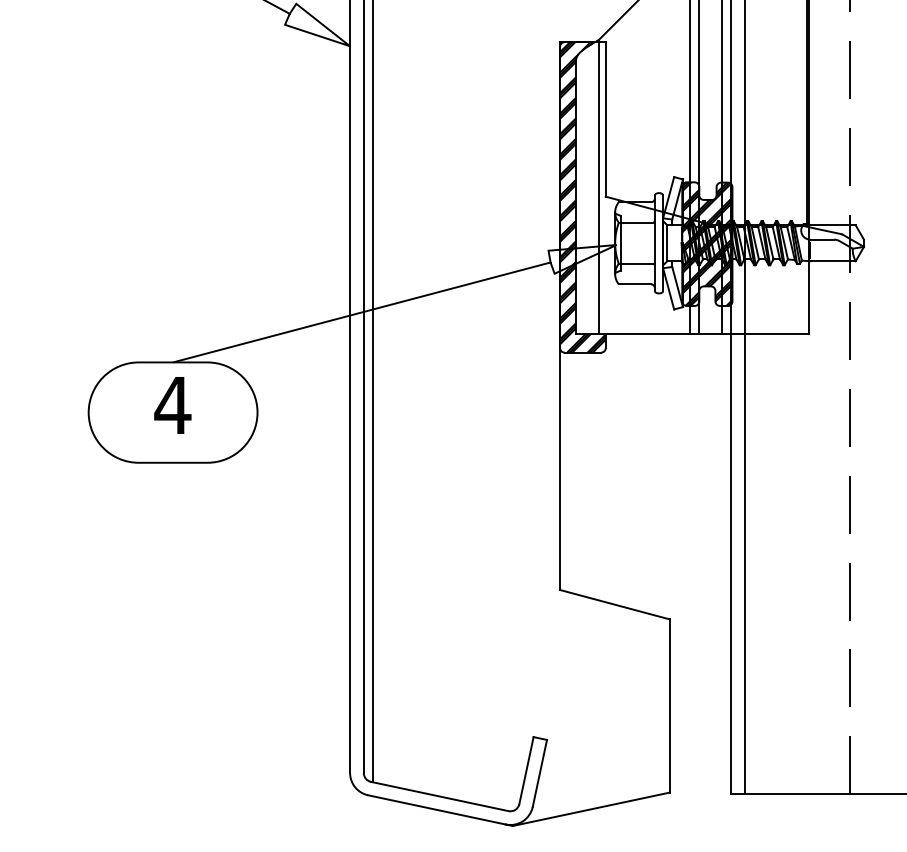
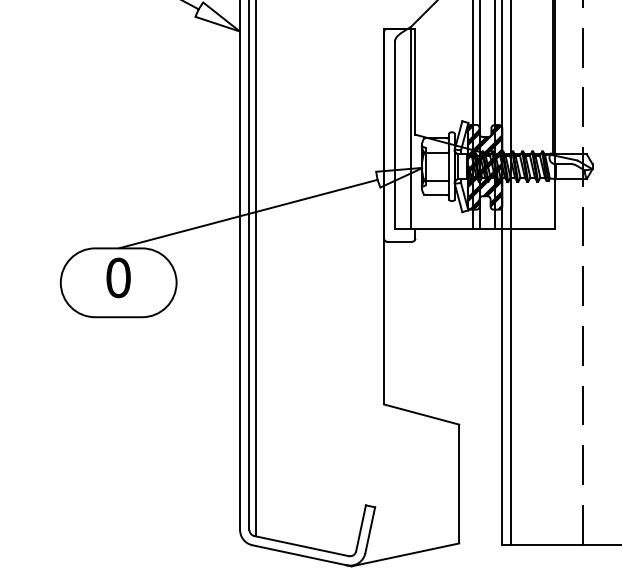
hatch: (582, 196) -> (399, 134), removed
text: (172, 404) -> (118, 277), 4 -> 0

